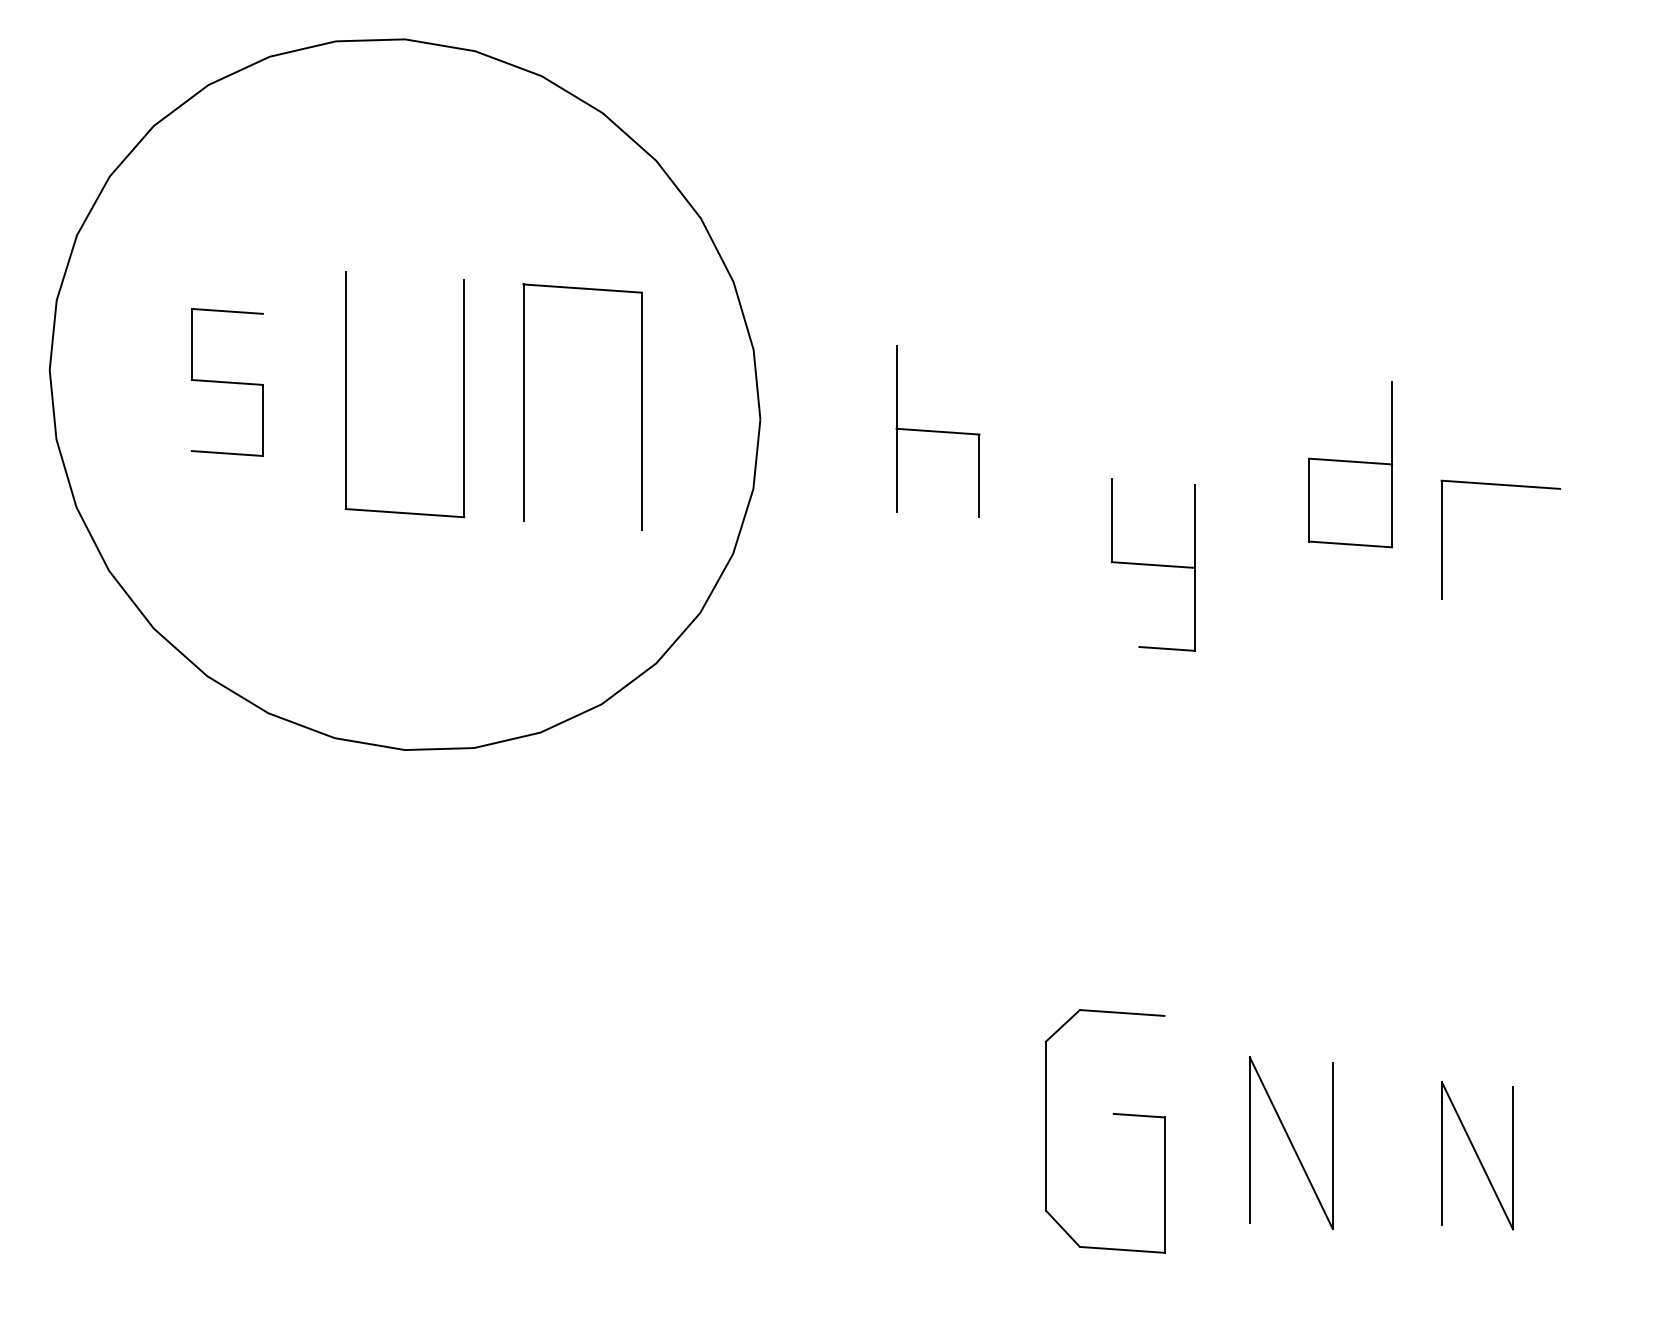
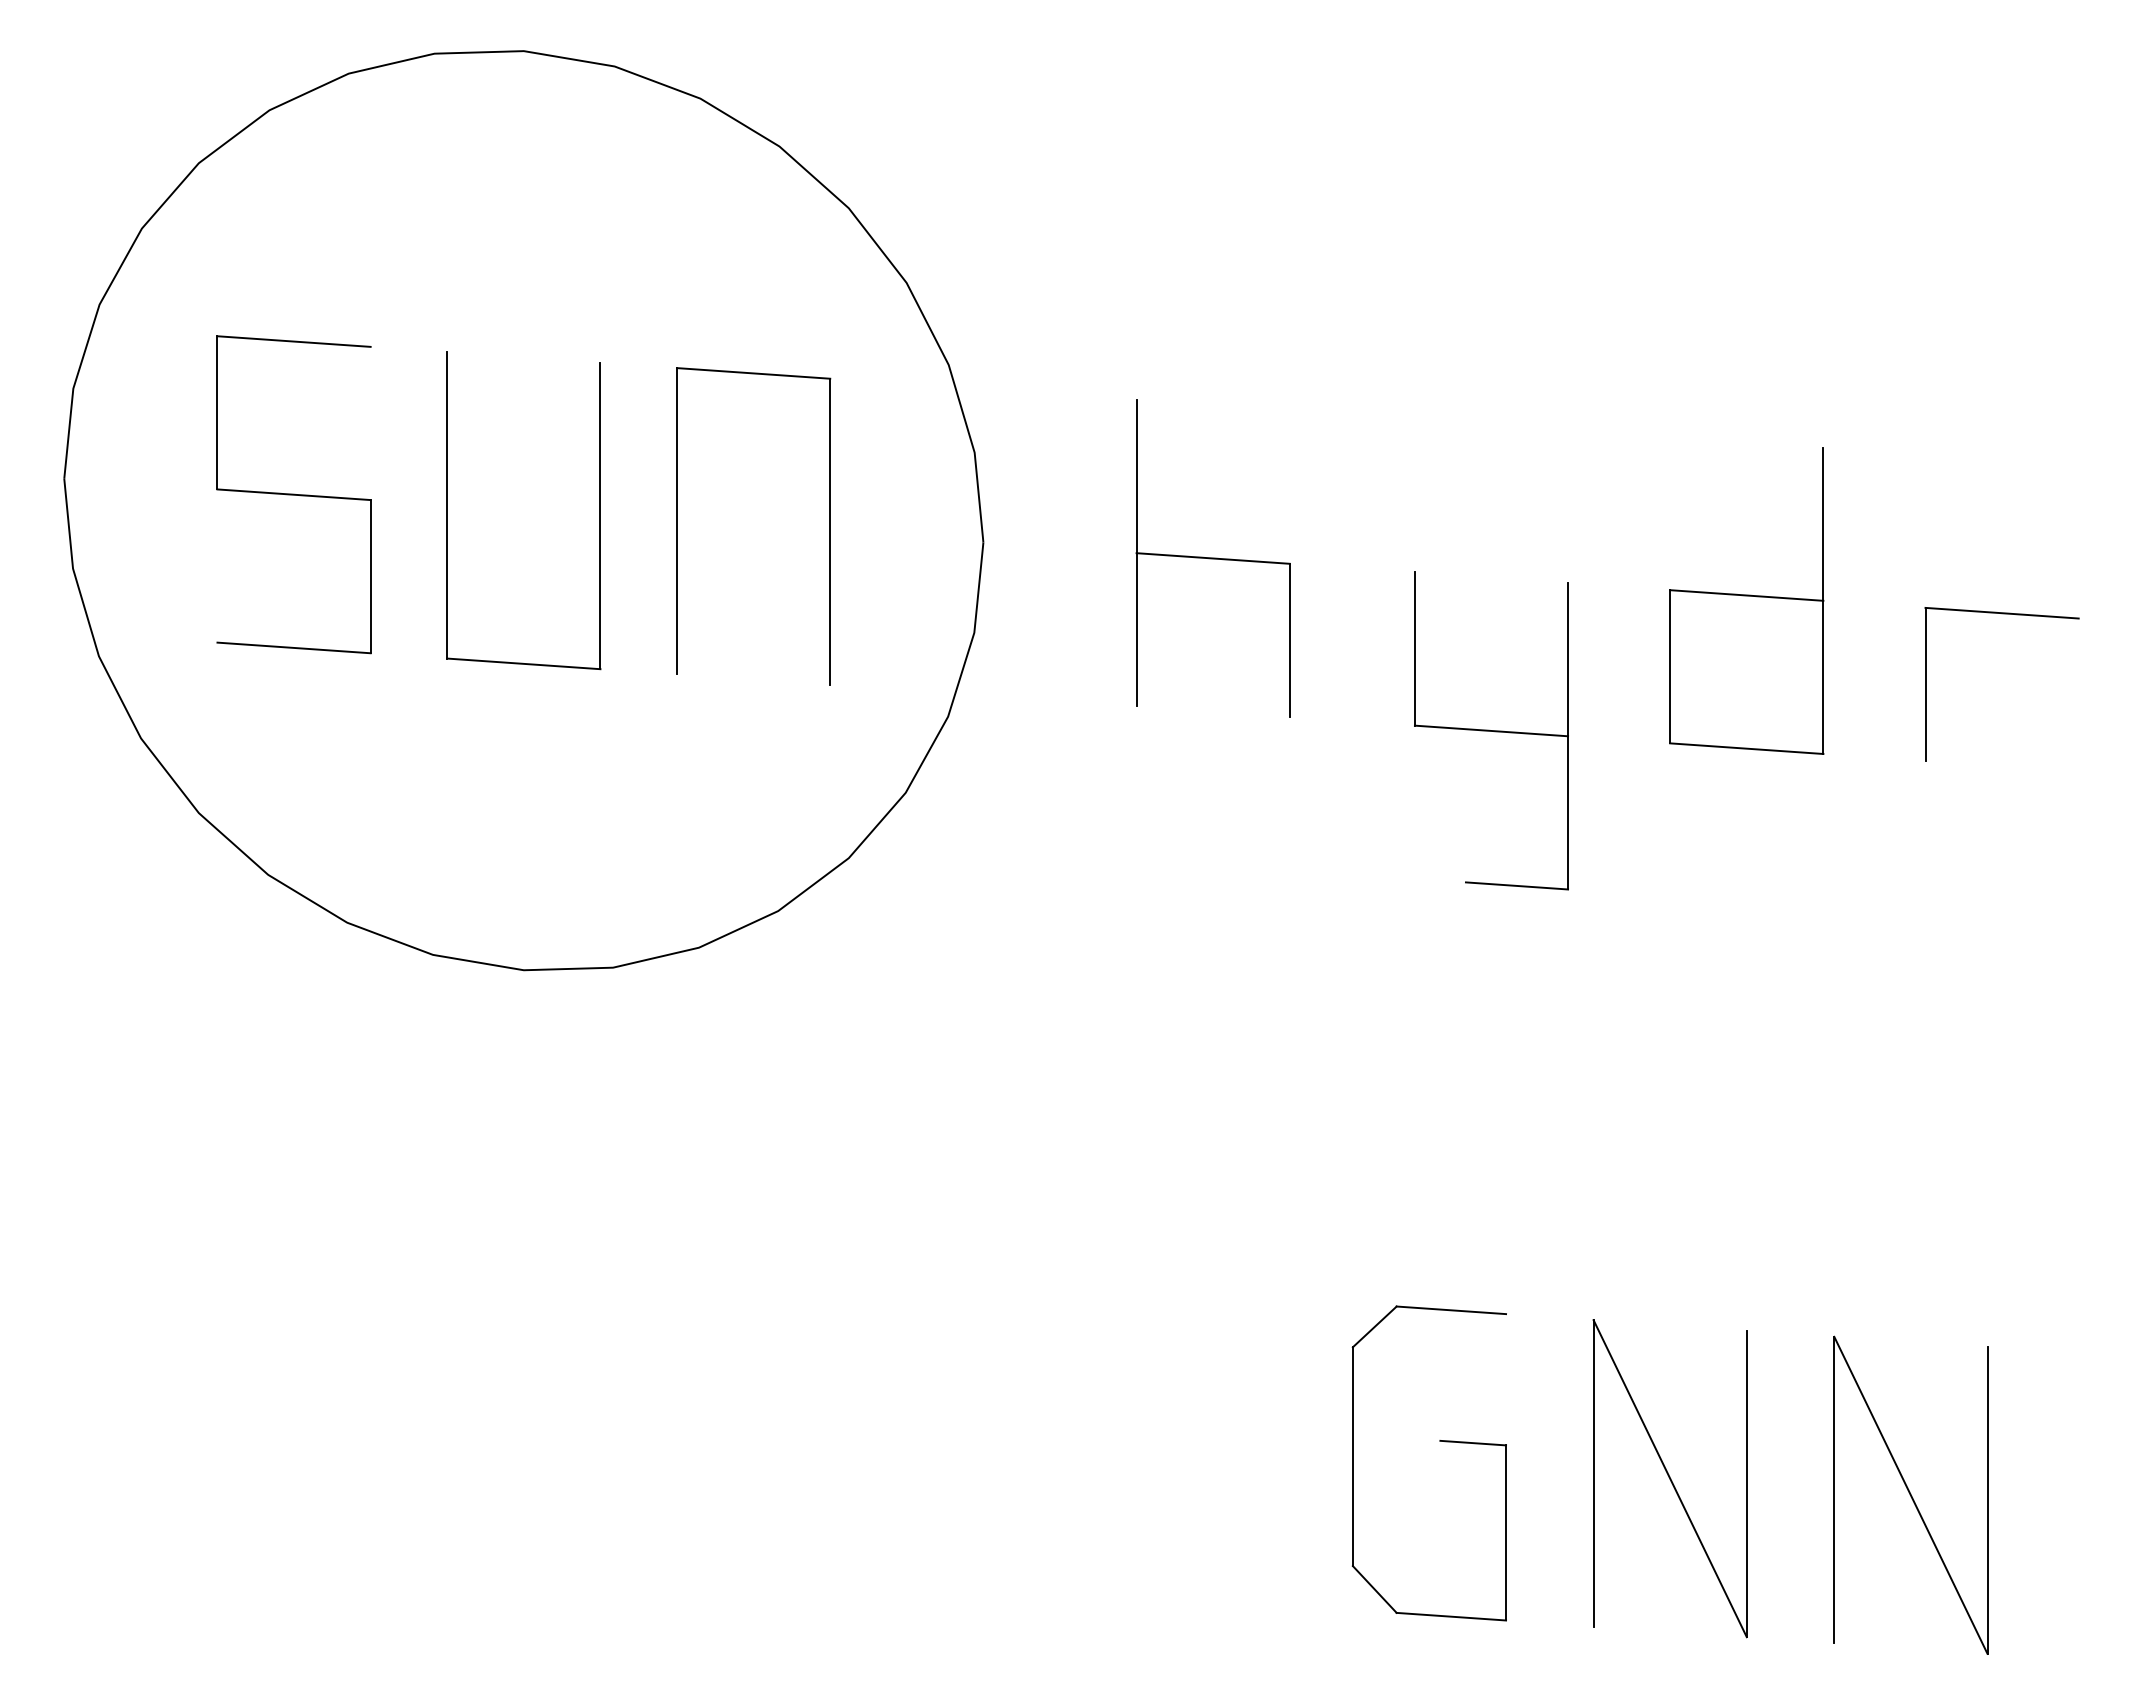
part: (226, 382) -> (293, 494), size x1.67
part: (937, 431) -> (1212, 558), size x1.43
part: (1350, 464) -> (1746, 600), size x1.43
part: (1500, 485) -> (2001, 614), moved
part: (1153, 564) -> (1491, 730), size x1.43
part: (1290, 1143) -> (1669, 1478), size x1.43
part: (1477, 1155) -> (1910, 1494), size x1.67

